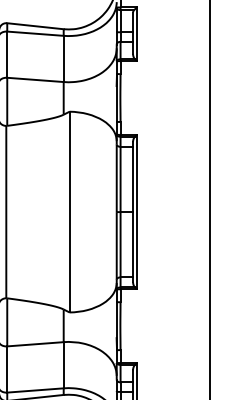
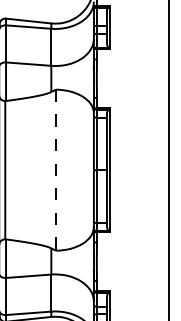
line: (69, 212) -> (55, 170), solid -> dashed

